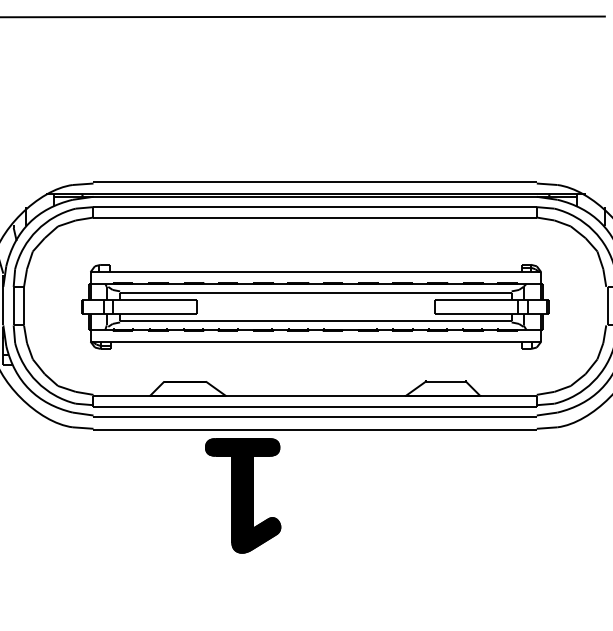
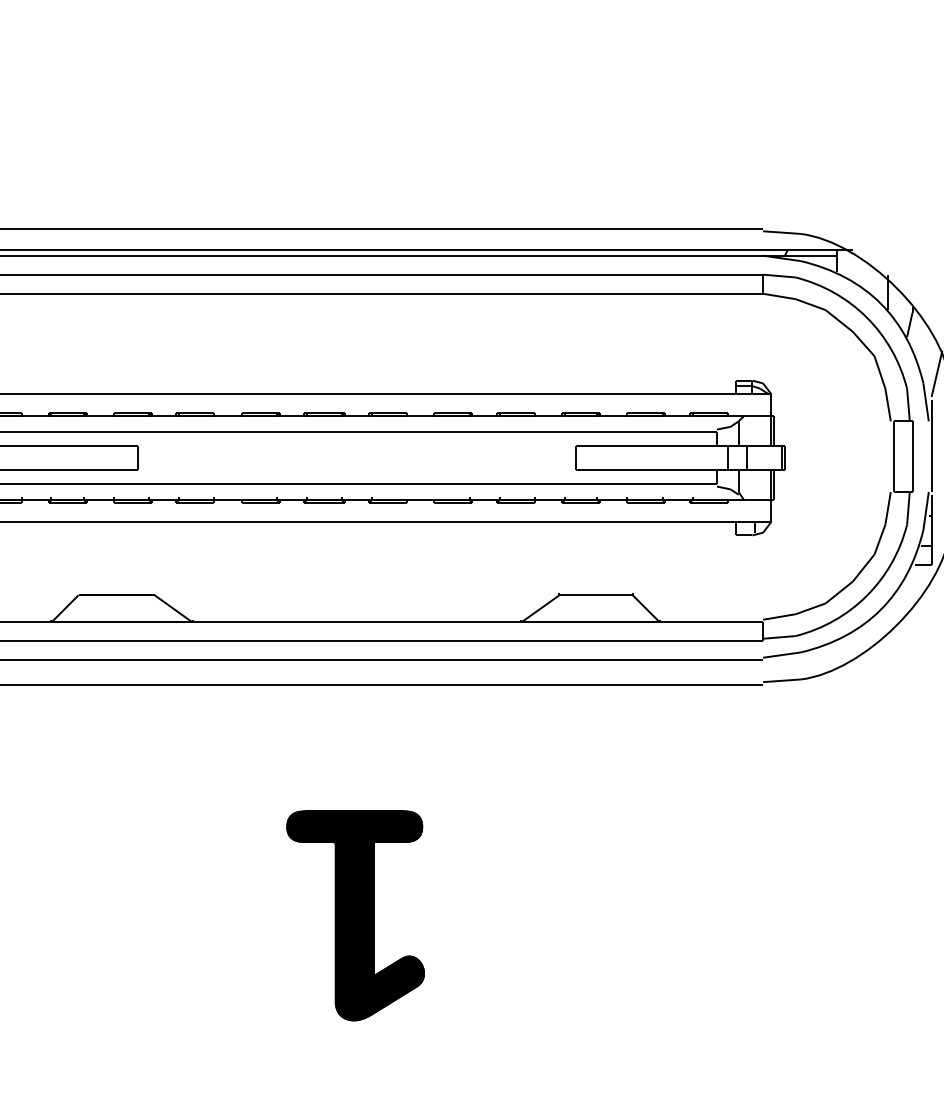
part: (243, 495) -> (356, 915), moved

